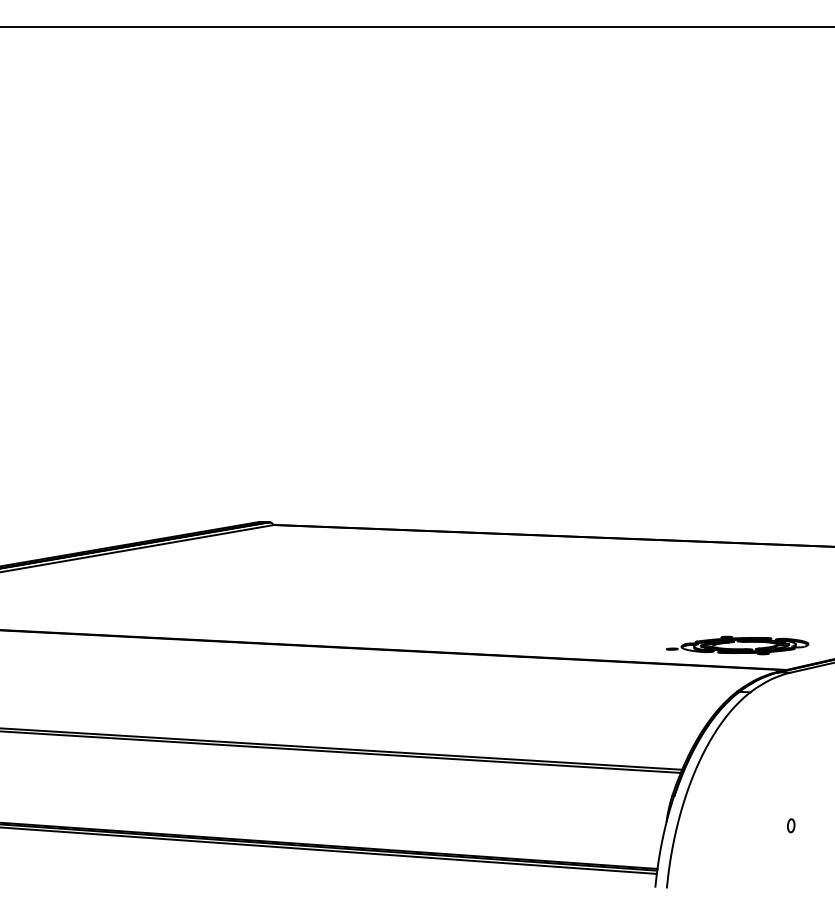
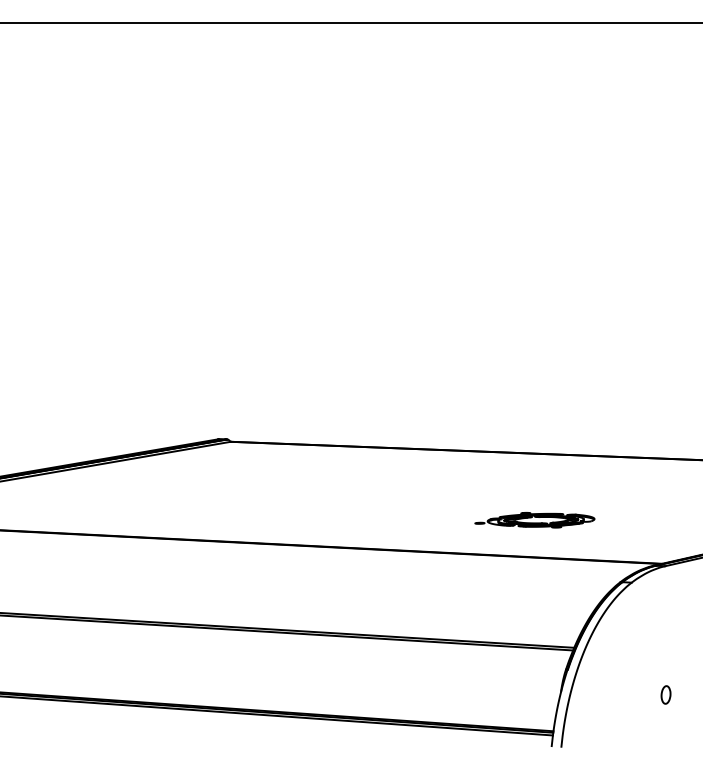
part: (737, 645) -> (534, 520), moved
part: (790, 825) -> (665, 694), size x1.6

